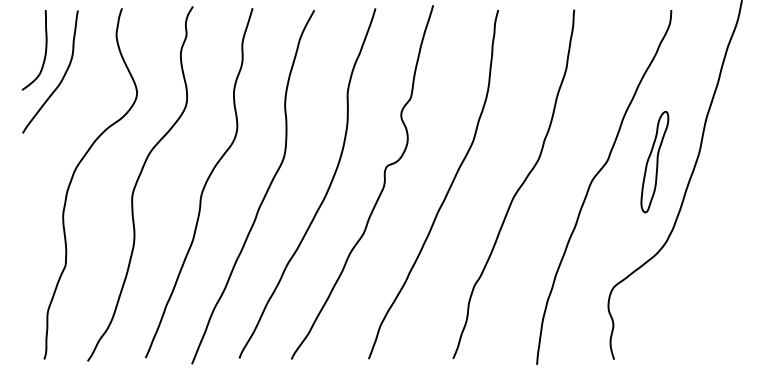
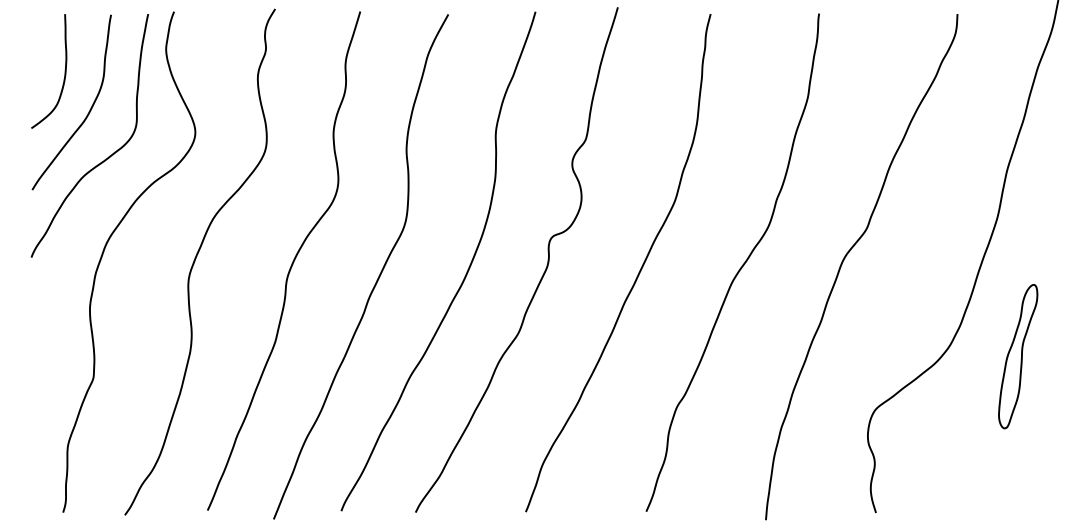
curve: (74, 110) -> (106, 157), added
part: (654, 162) -> (1017, 357), moved

